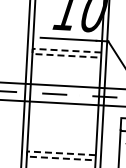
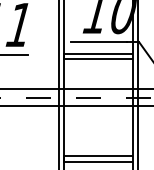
line: (33, 51) -> (64, 56), dashed -> solid
line: (27, 154) -> (64, 159), dashed -> solid

